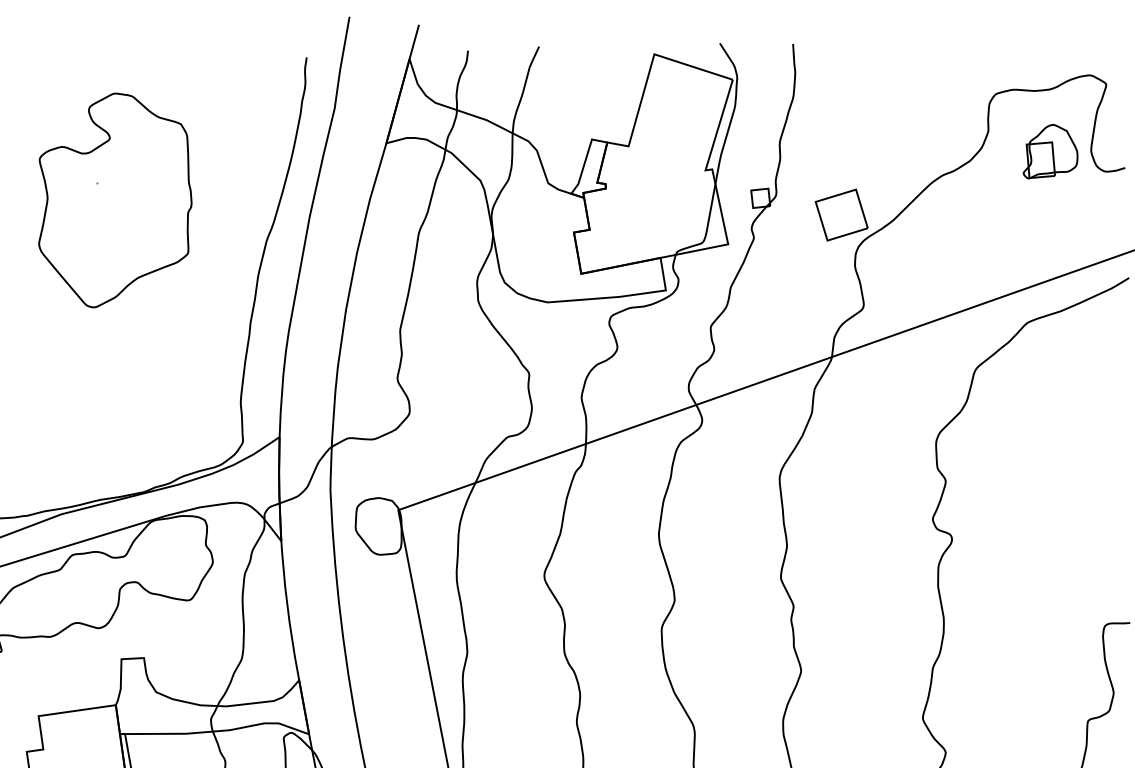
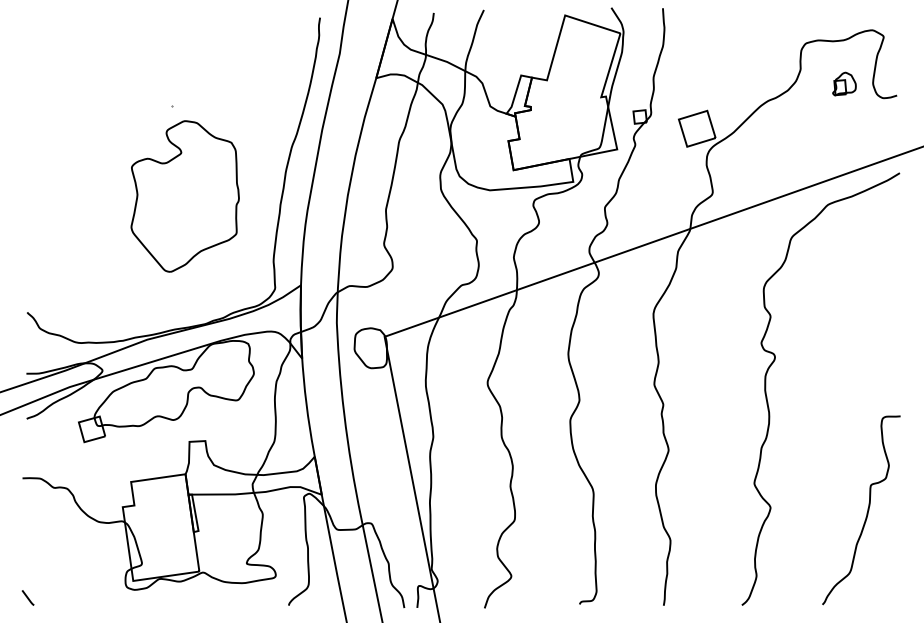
part: (1050, 150) -> (844, 83), size x0.6
part: (114, 200) -> (184, 196), moved

